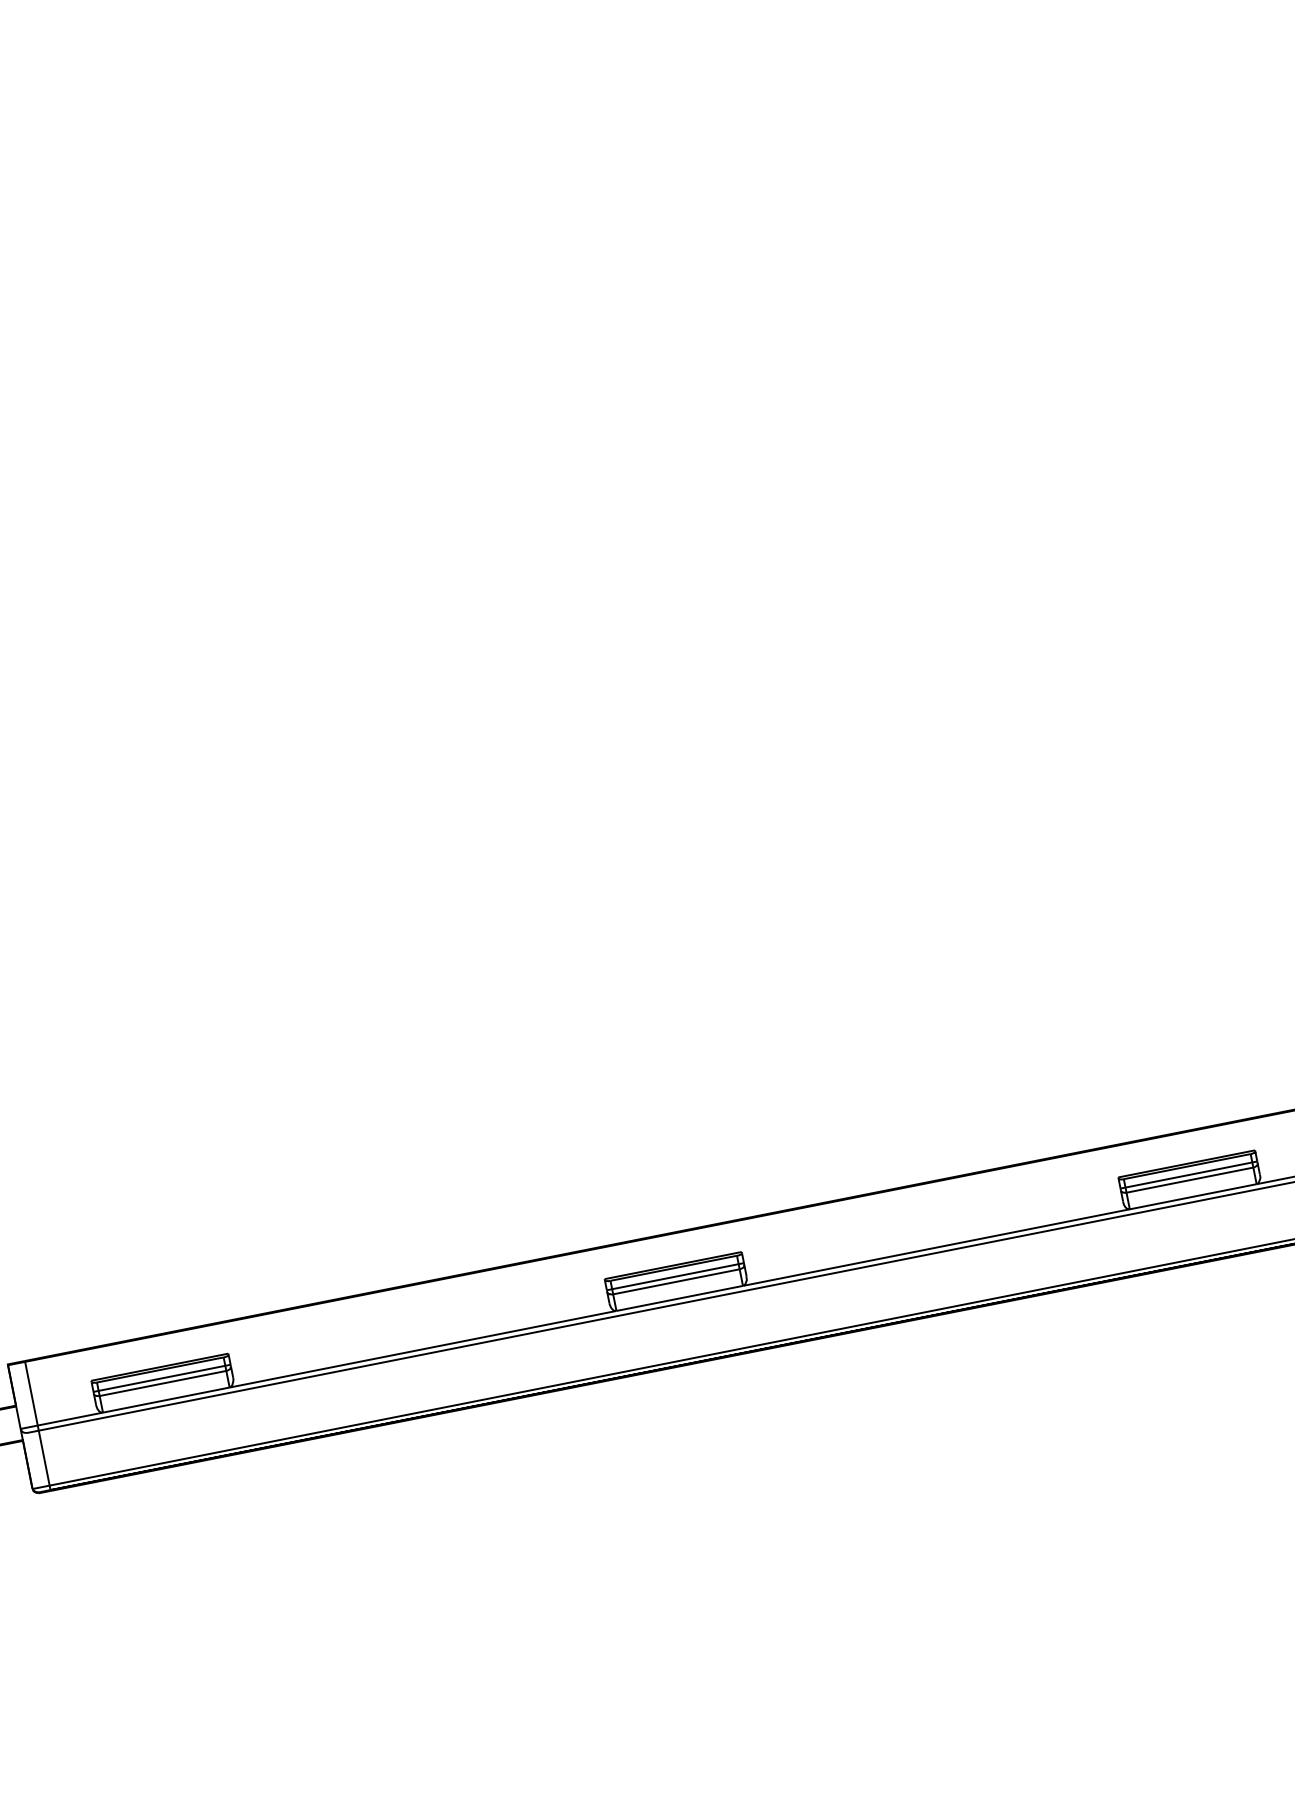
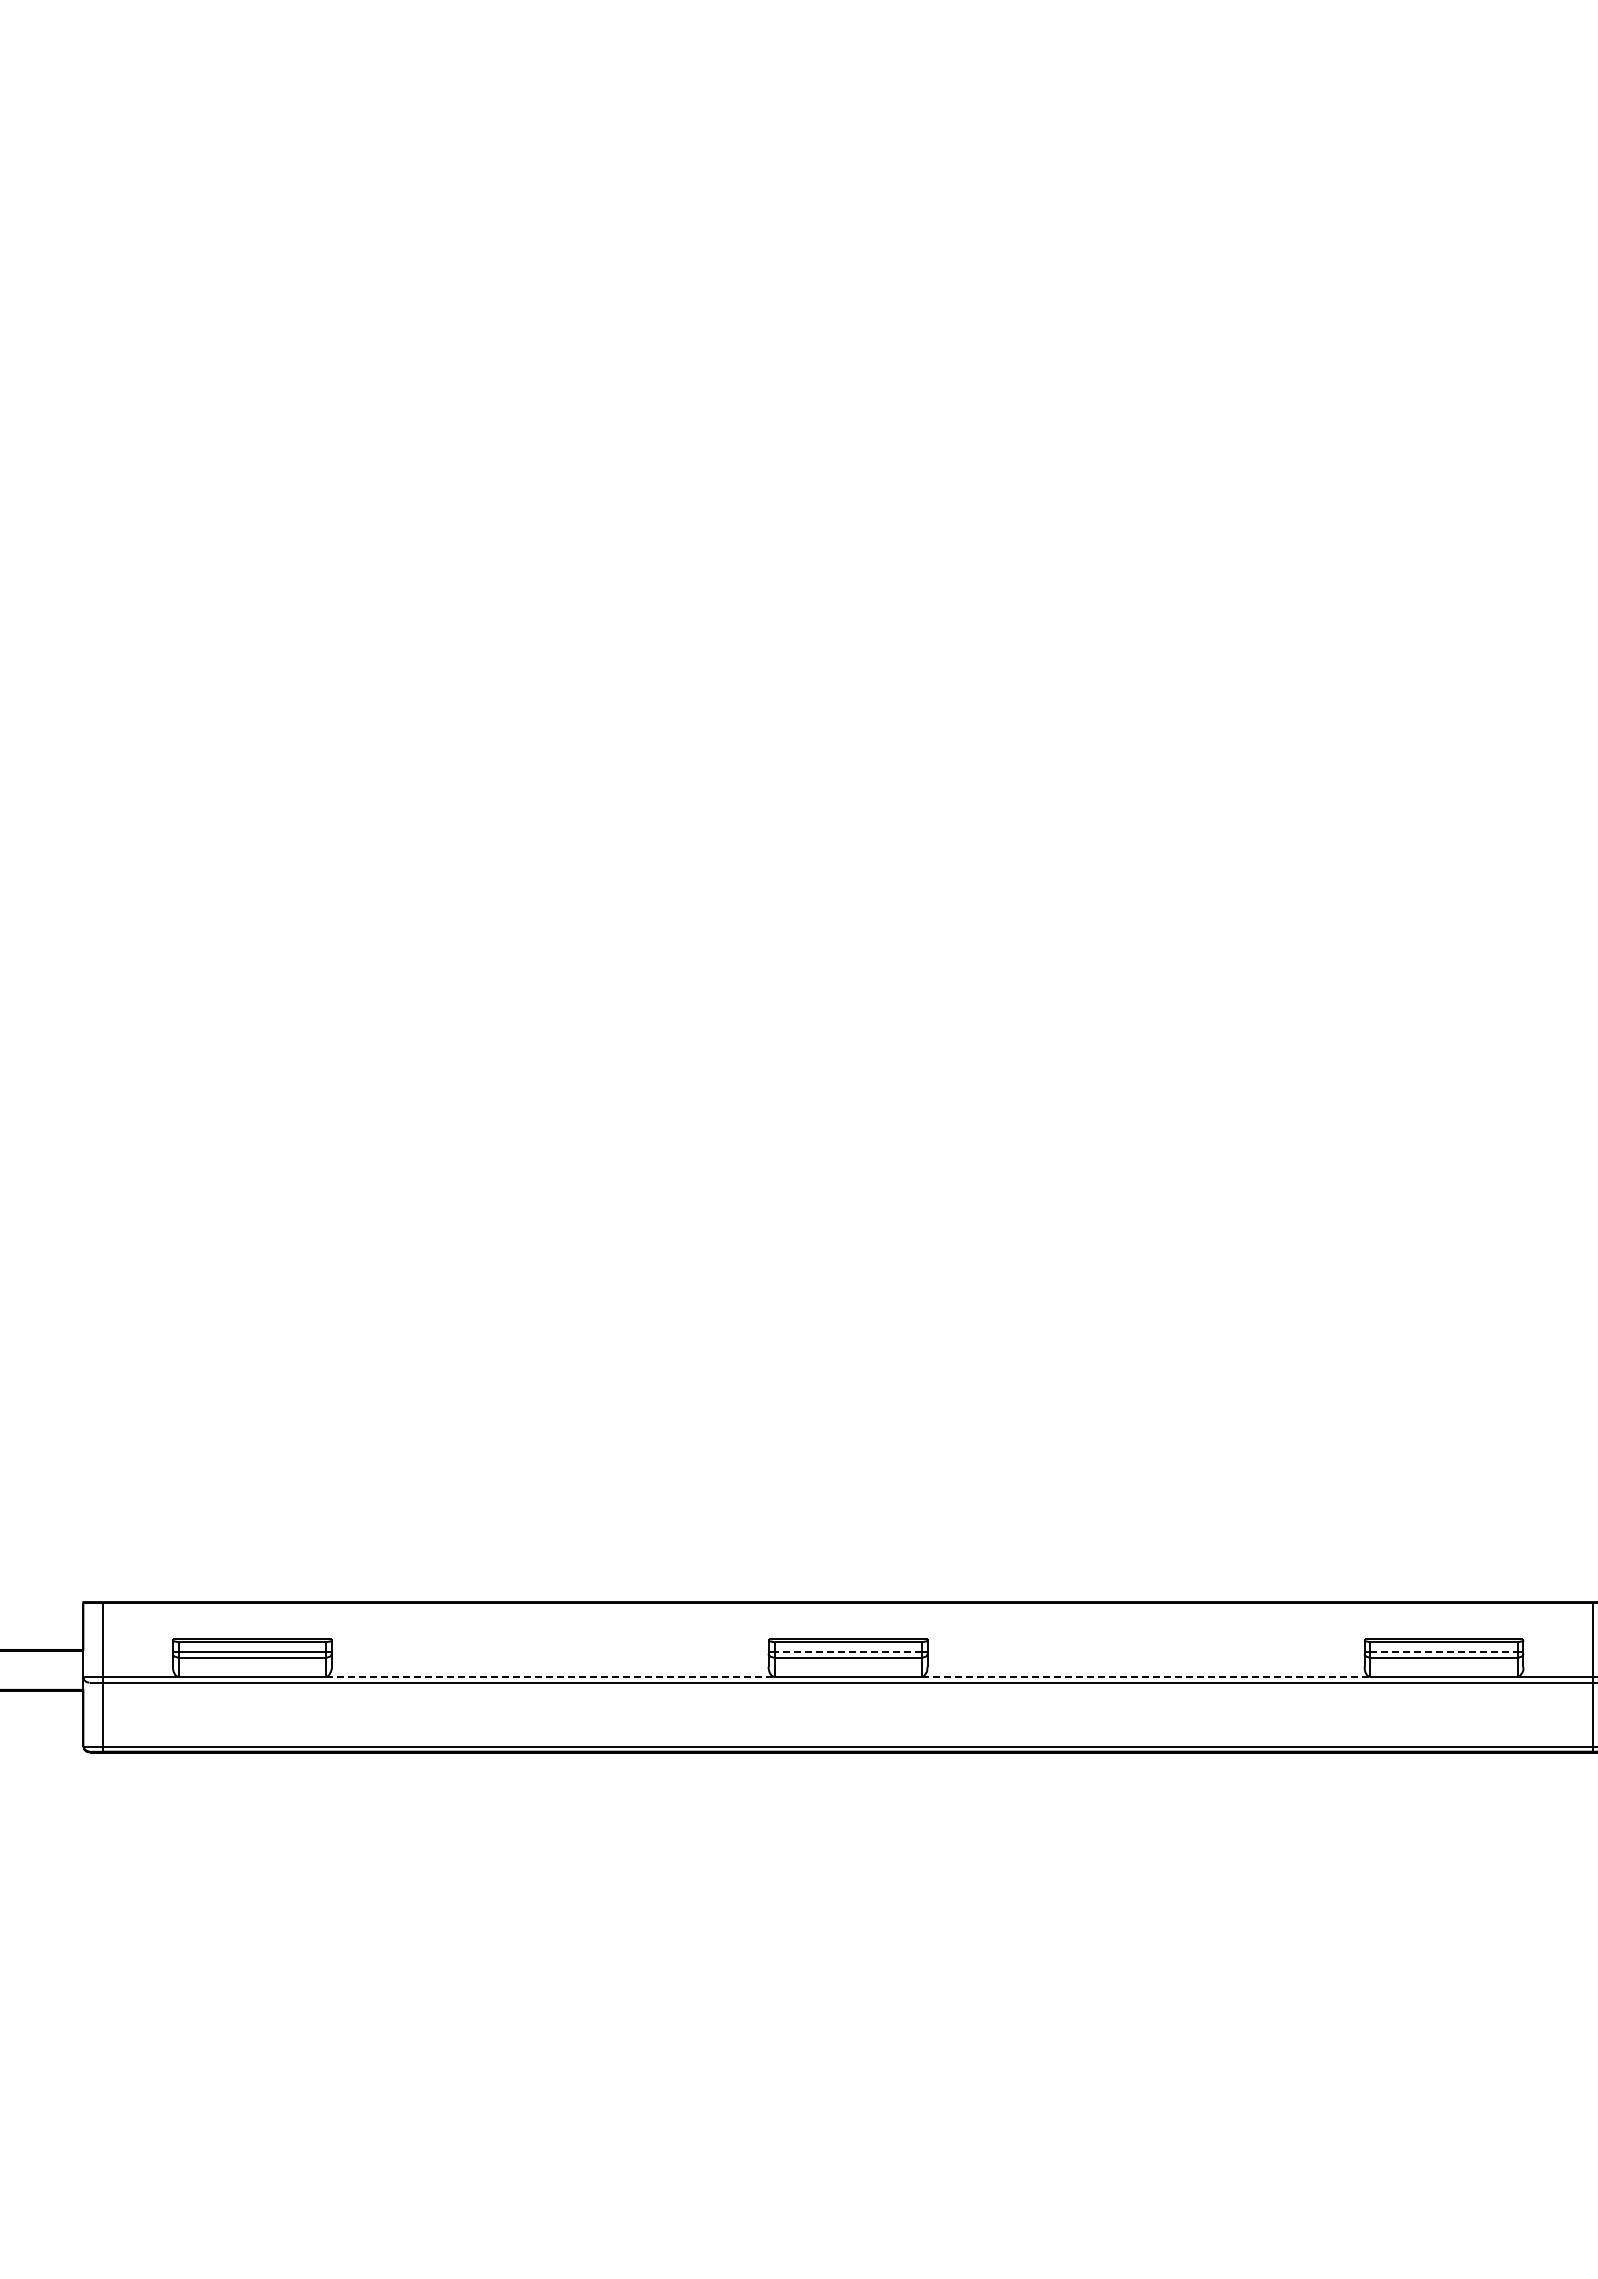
line: (1189, 1174) -> (1444, 1651), solid -> dashed
line: (936, 1247) -> (1146, 1676), solid -> dashed
line: (674, 1276) -> (847, 1651), solid -> dashed
line: (423, 1348) -> (550, 1676), solid -> dashed

